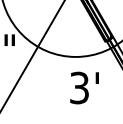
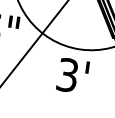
text: (84, 87) -> (72, 75), moved

